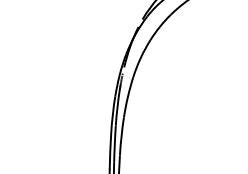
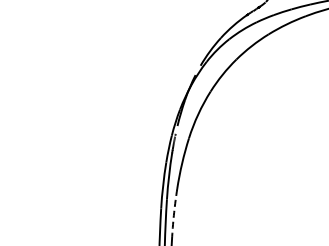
arc: (121, 136) -> (174, 212), solid -> dashed

